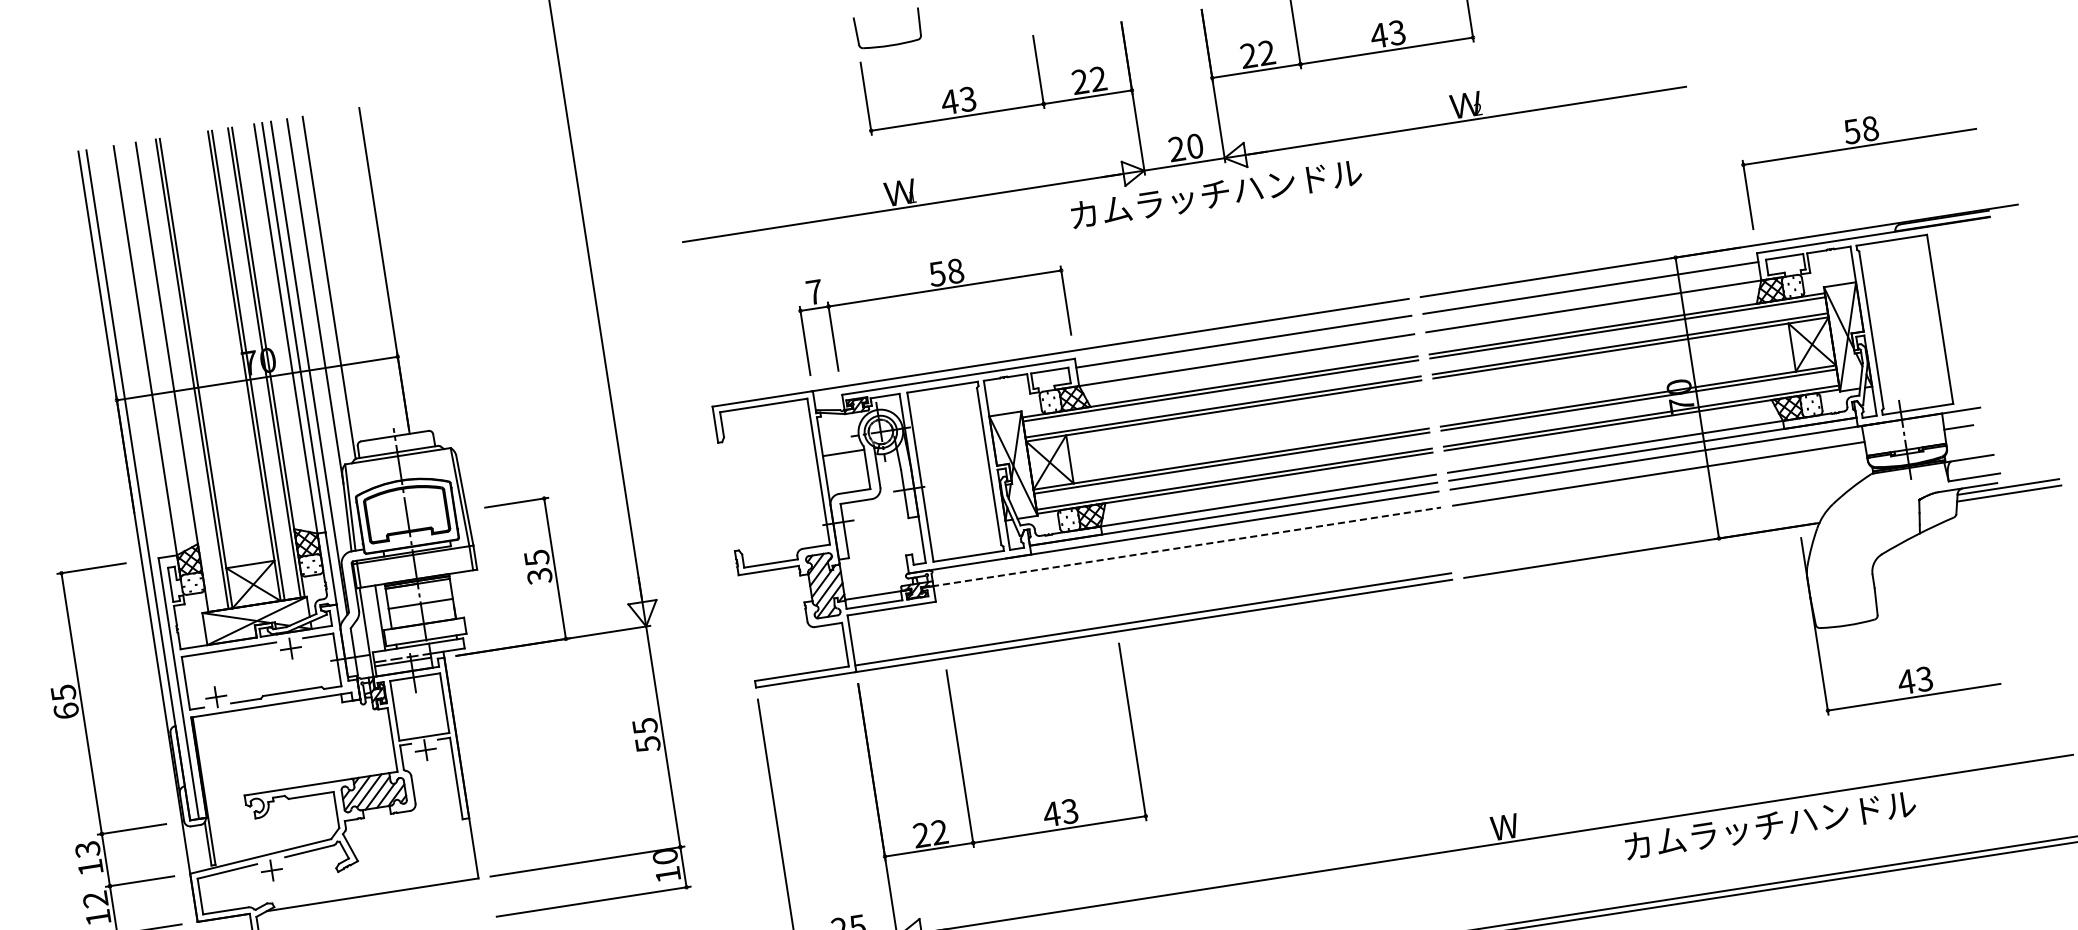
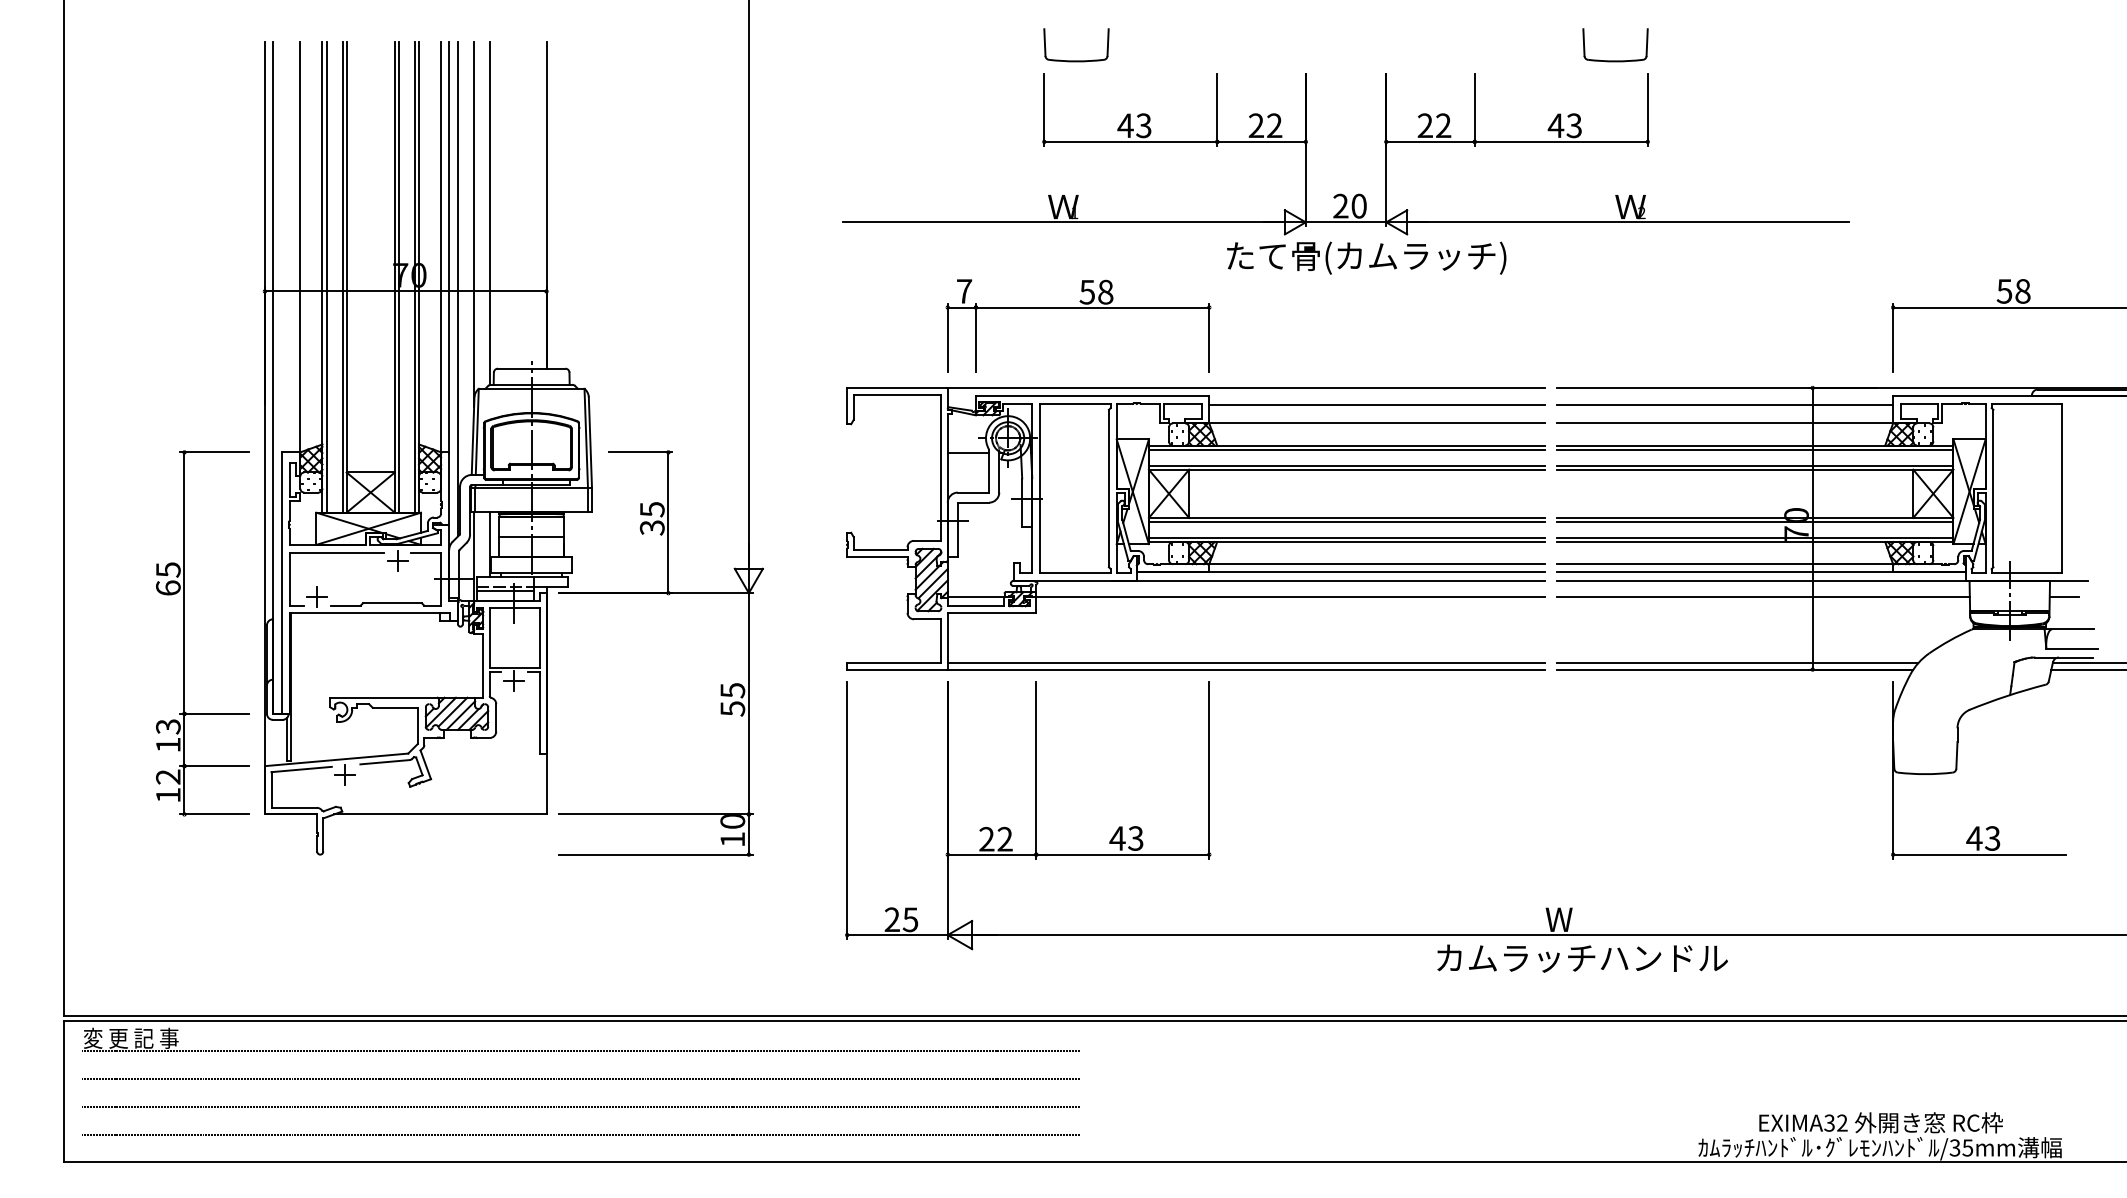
text: (1216, 195) -> (1372, 257), カムラッチハンドル -> たて骨(カムラッチ)
line: (176, 376) -> (326, 277), added
line: (1643, 544) -> (1737, 663), added
line: (1181, 548) -> (1284, 597), dashed -> solid
text: (1770, 825) -> (1582, 958), moved

